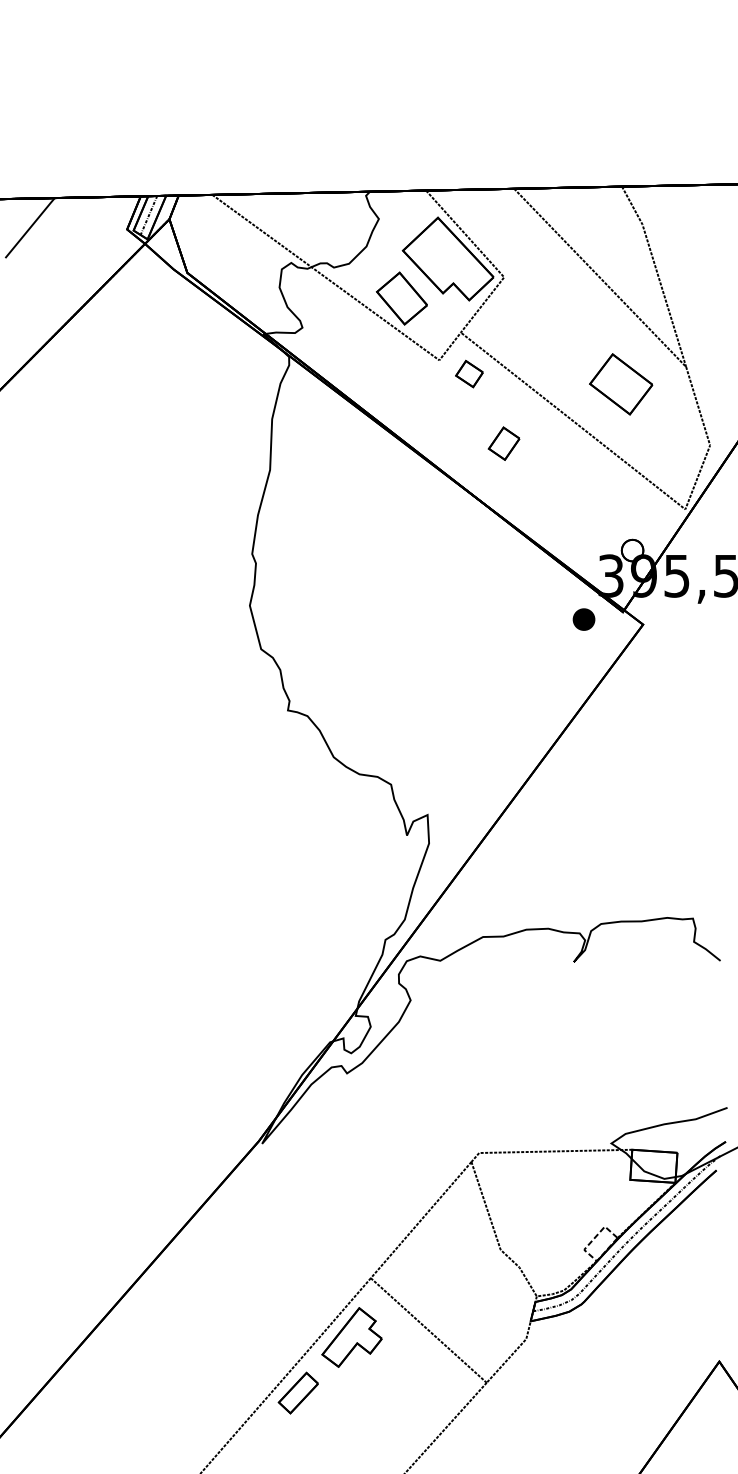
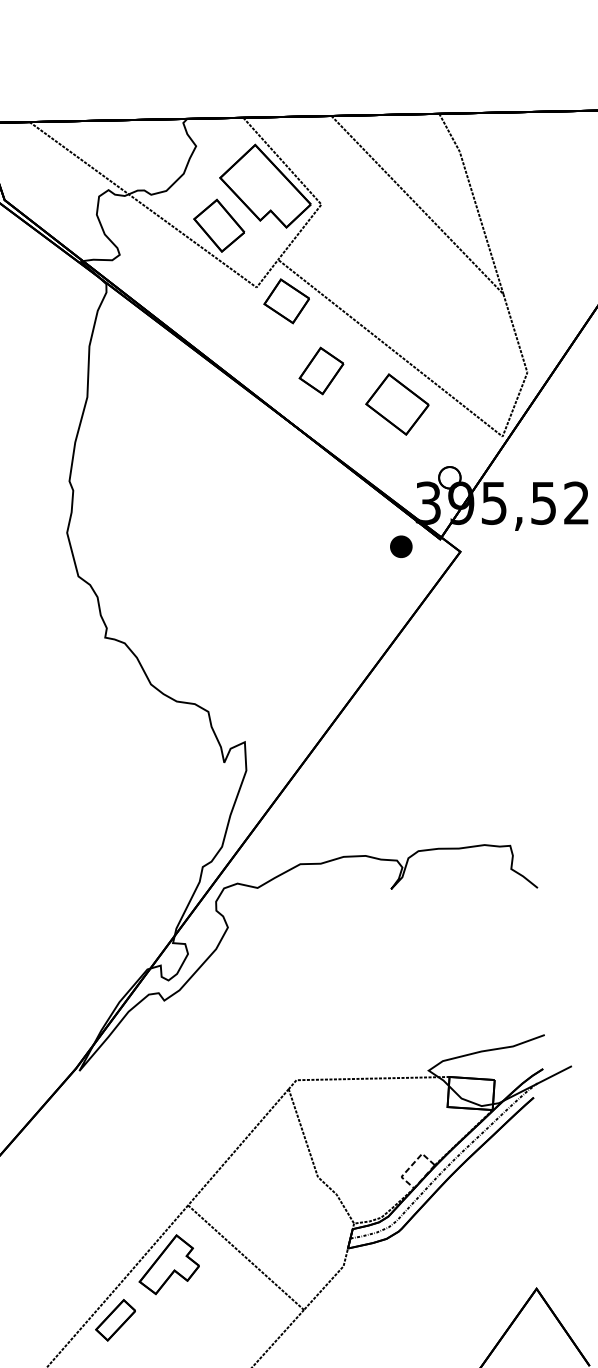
part: (469, 373) -> (286, 300), size x1.67
part: (621, 384) -> (397, 404), moved
part: (503, 443) -> (320, 370), size x1.43

